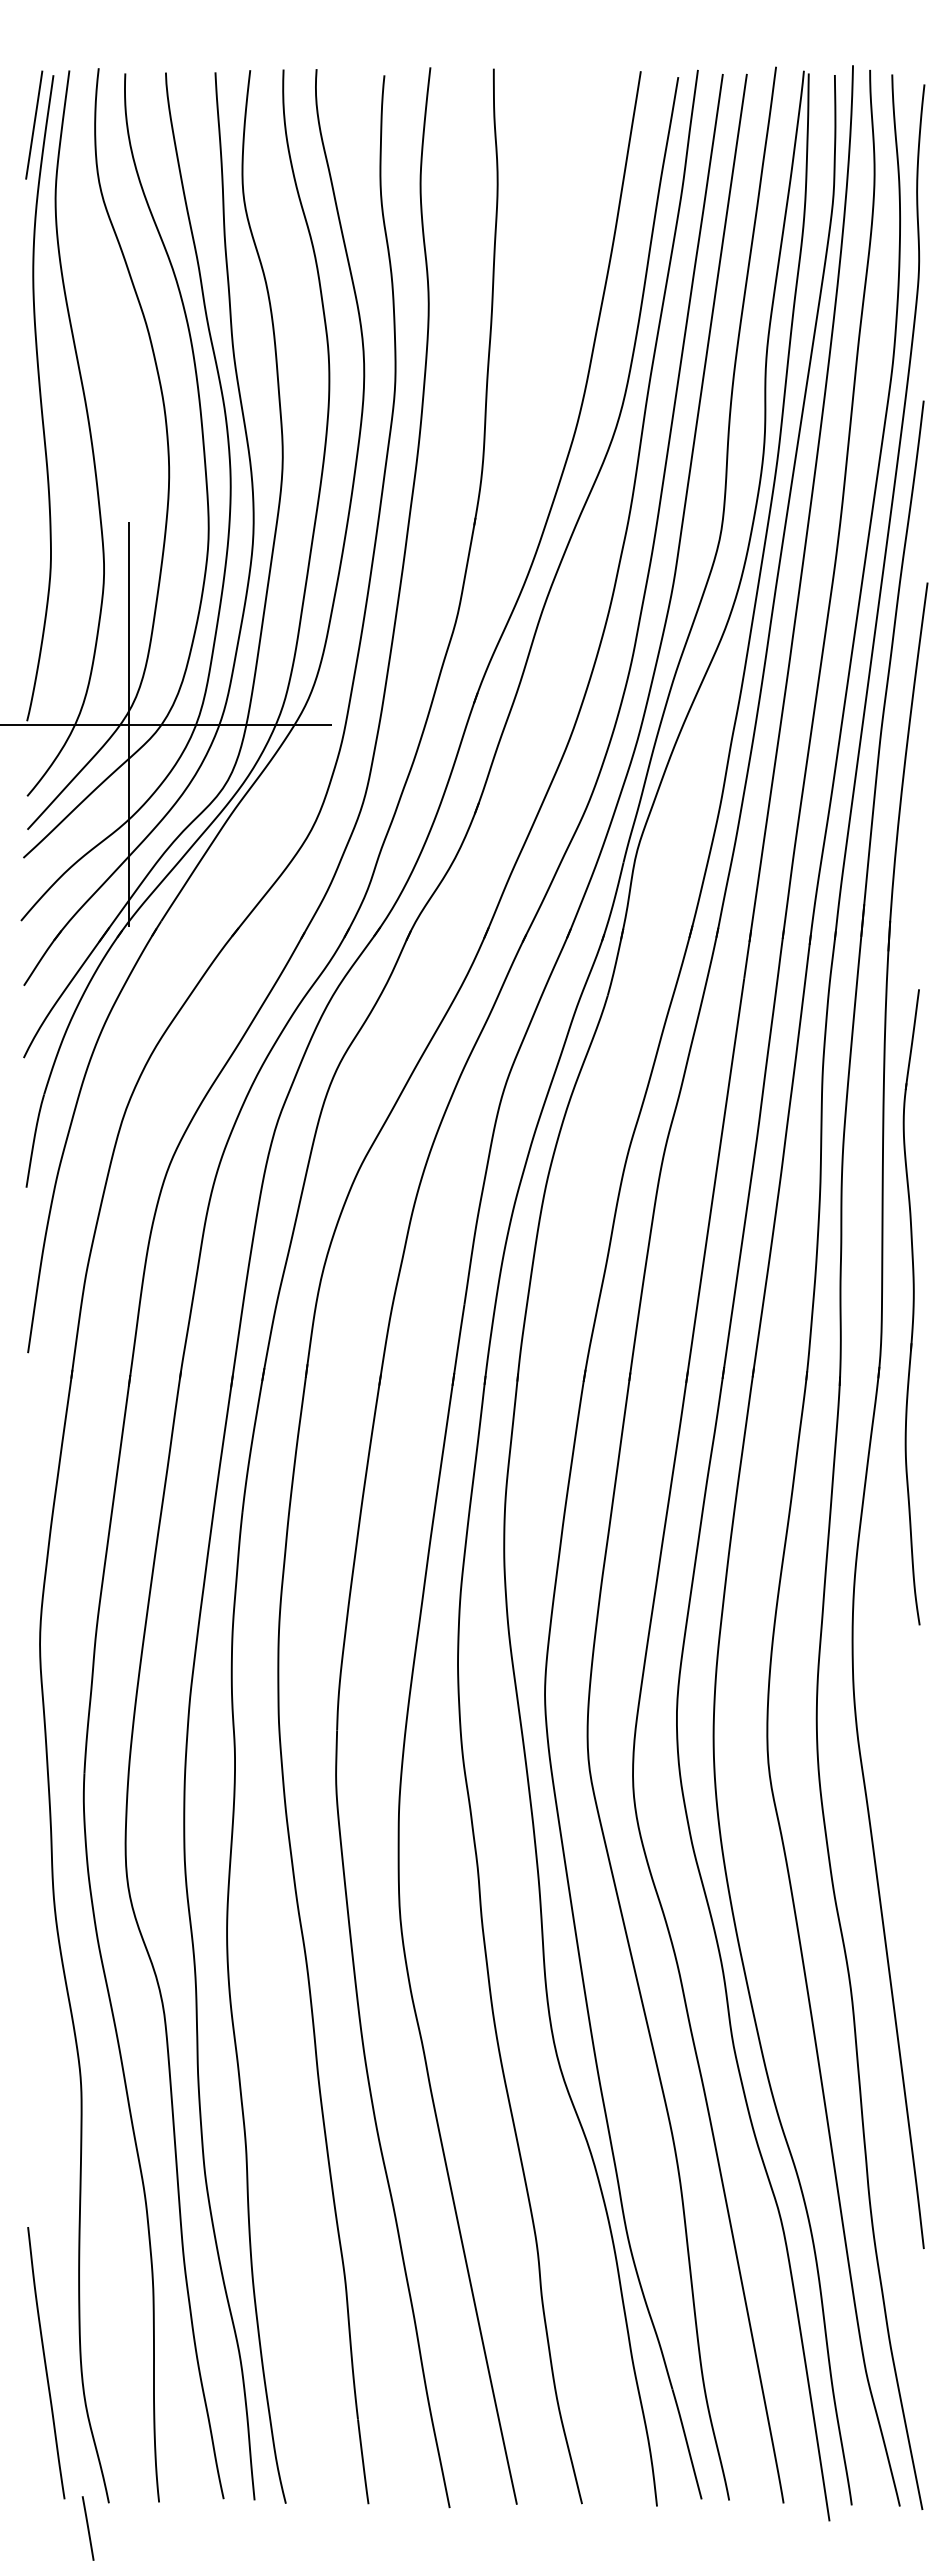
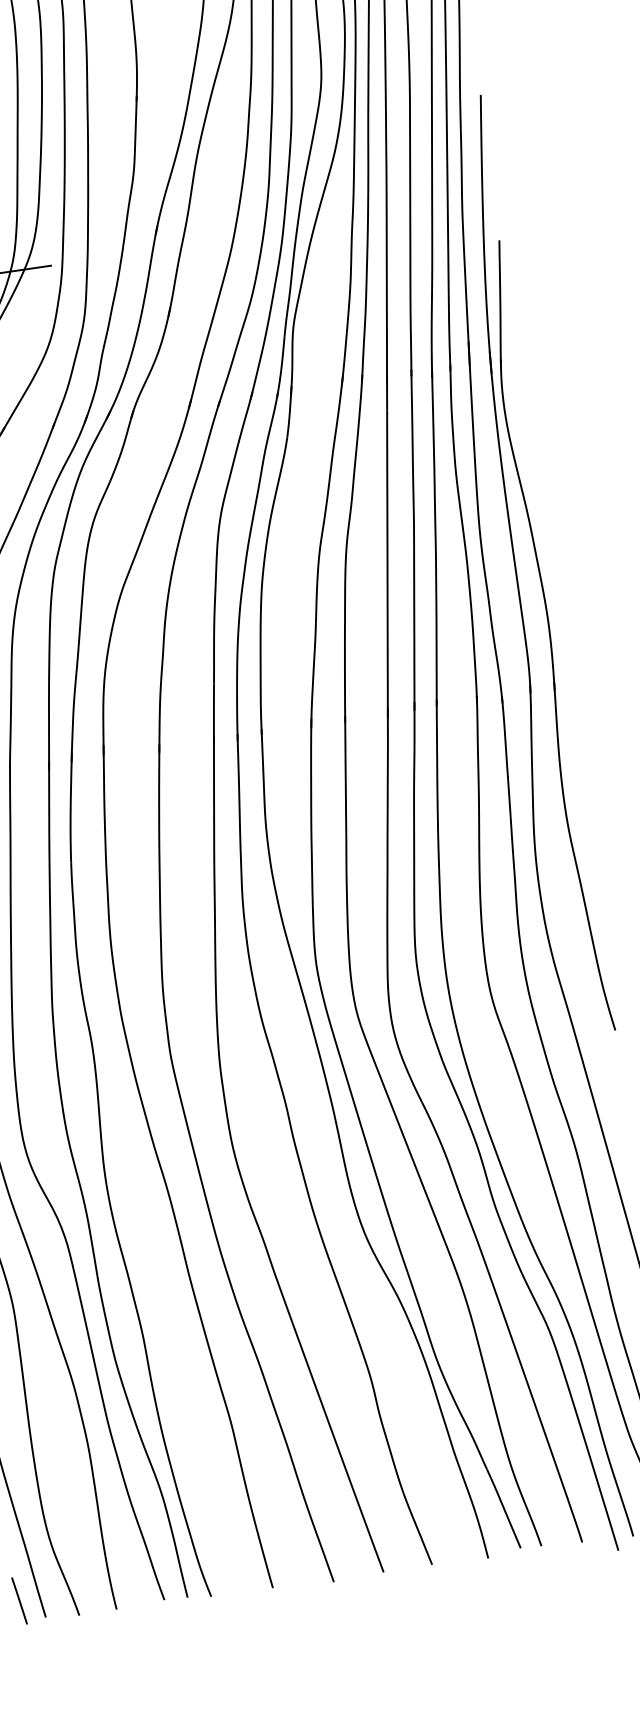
part: (911, 1307) -> (547, 637), size x1.67
line: (87, 2528) -> (19, 1601), moved

